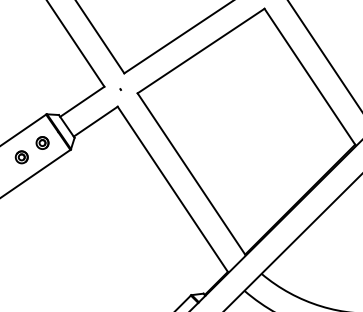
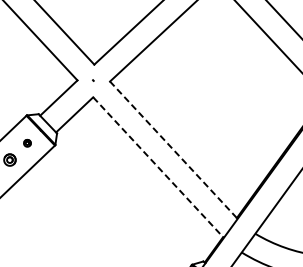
part: (42, 142) -> (27, 142), size x0.6
line: (191, 173) -> (173, 149), solid -> dashed
line: (173, 189) -> (158, 167), solid -> dashed

